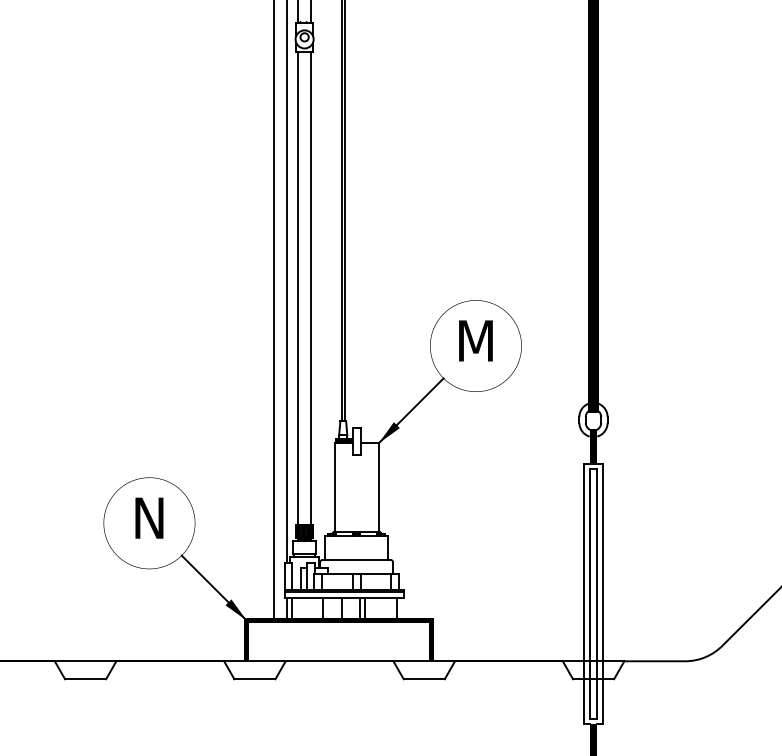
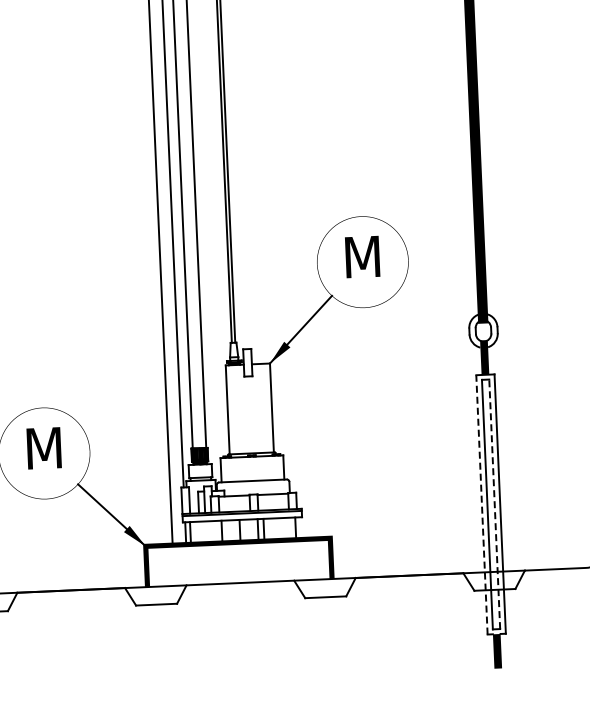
text: (149, 517) -> (44, 447), N -> M
line: (584, 593) -> (482, 504), solid -> dashed
line: (597, 593) -> (495, 504), solid -> dashed

